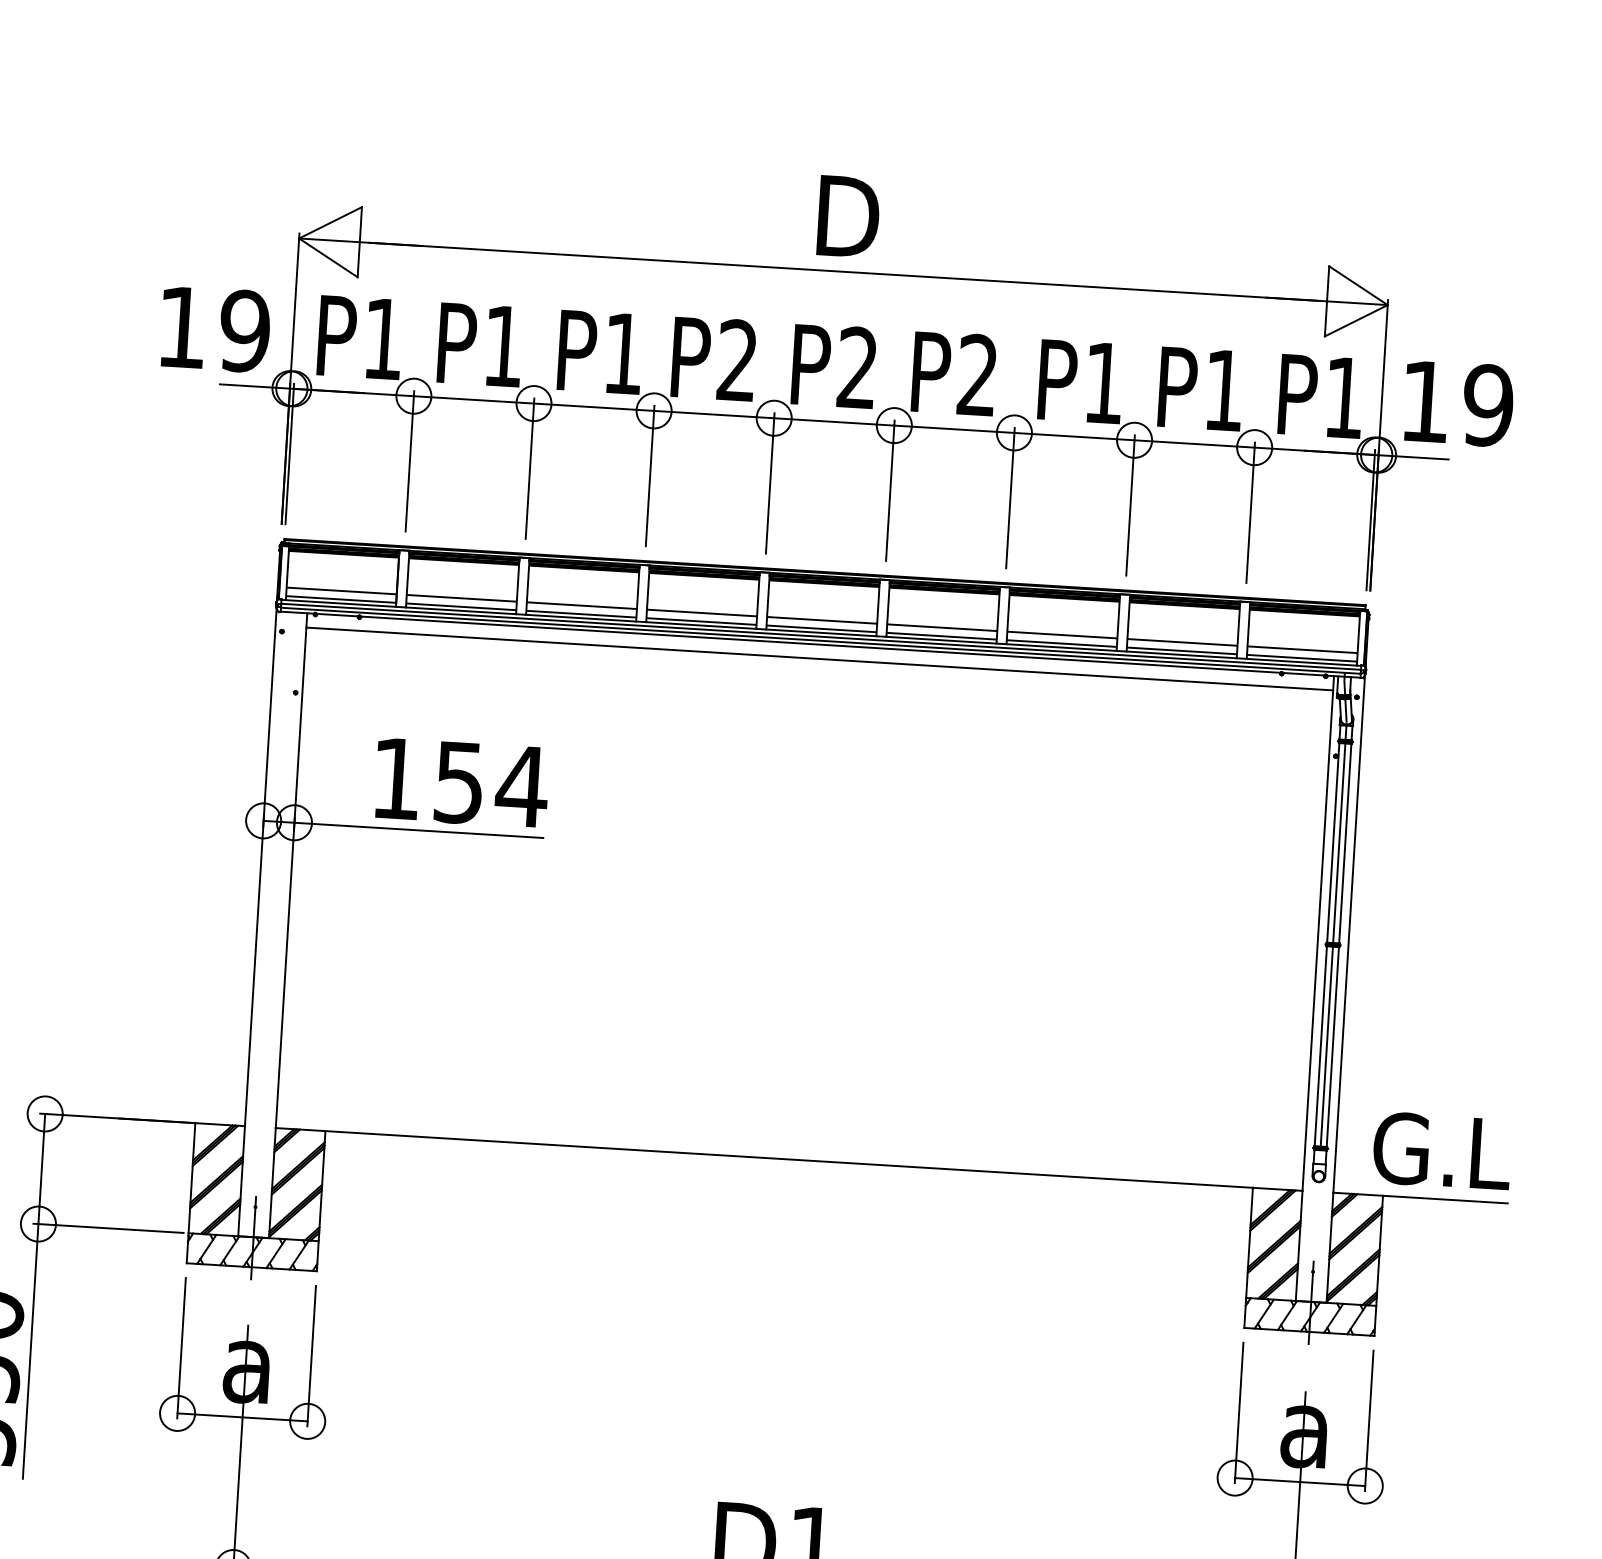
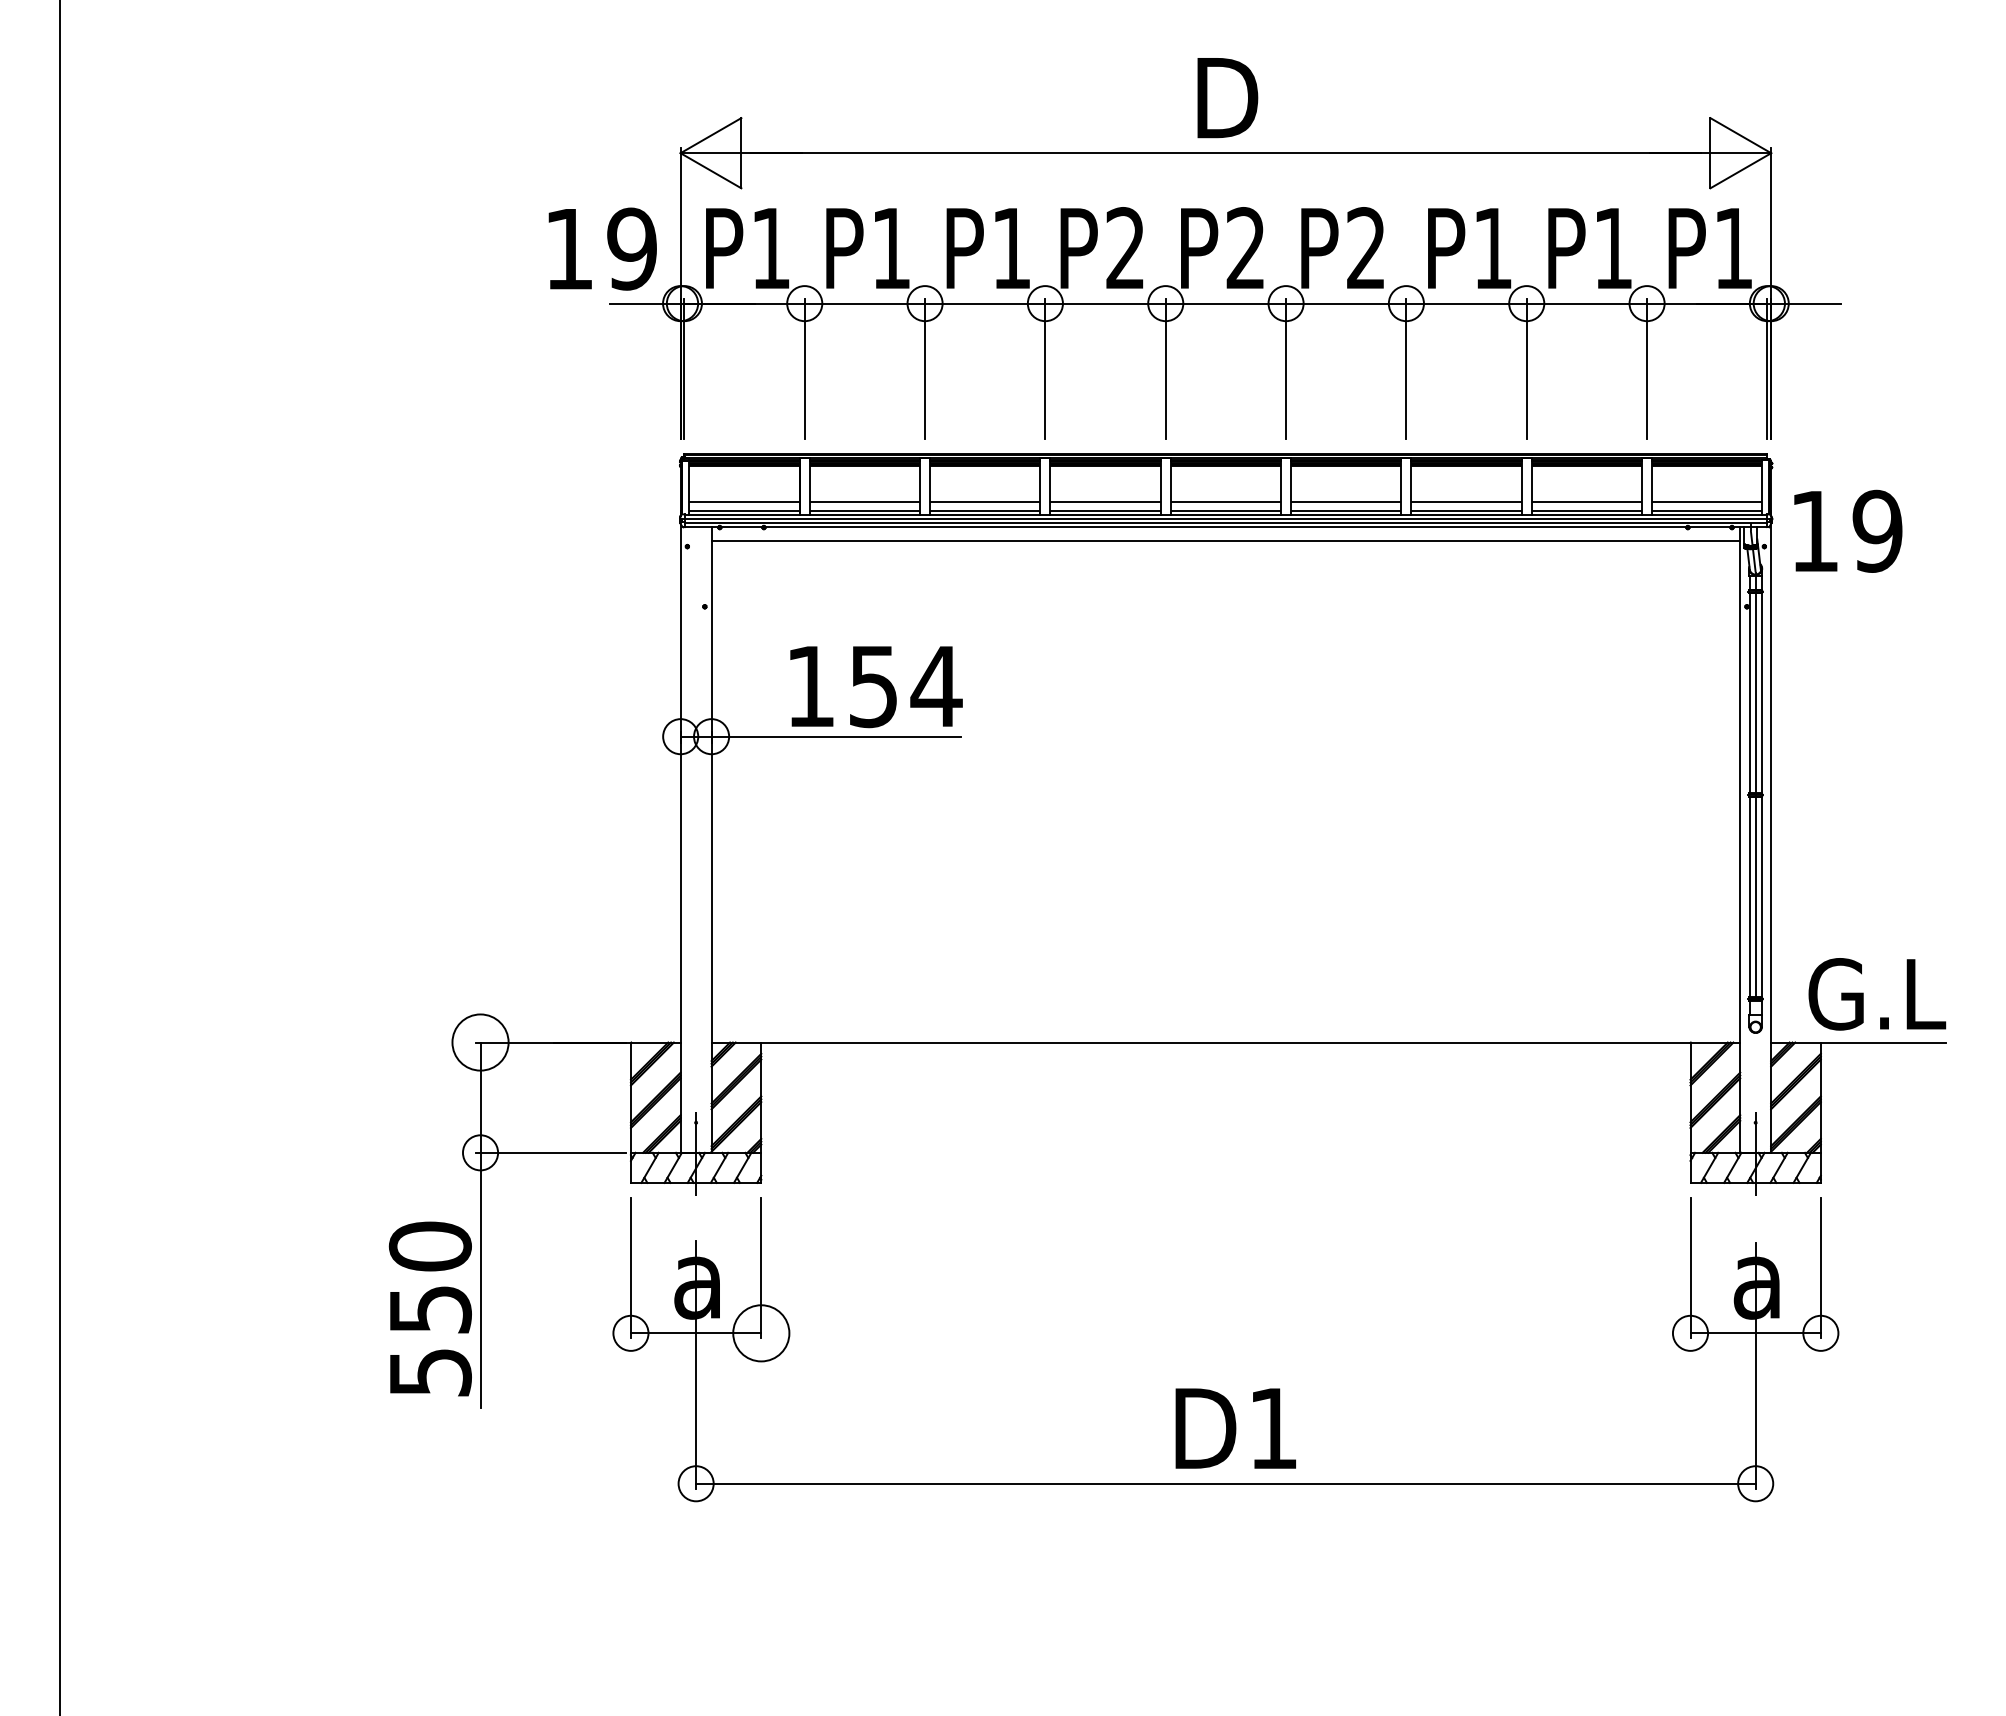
text: (1459, 402) -> (1848, 530), moved
circle: (45, 1113) -> (480, 1042), size x1.6
circle: (306, 1420) -> (760, 1332), size x1.6

